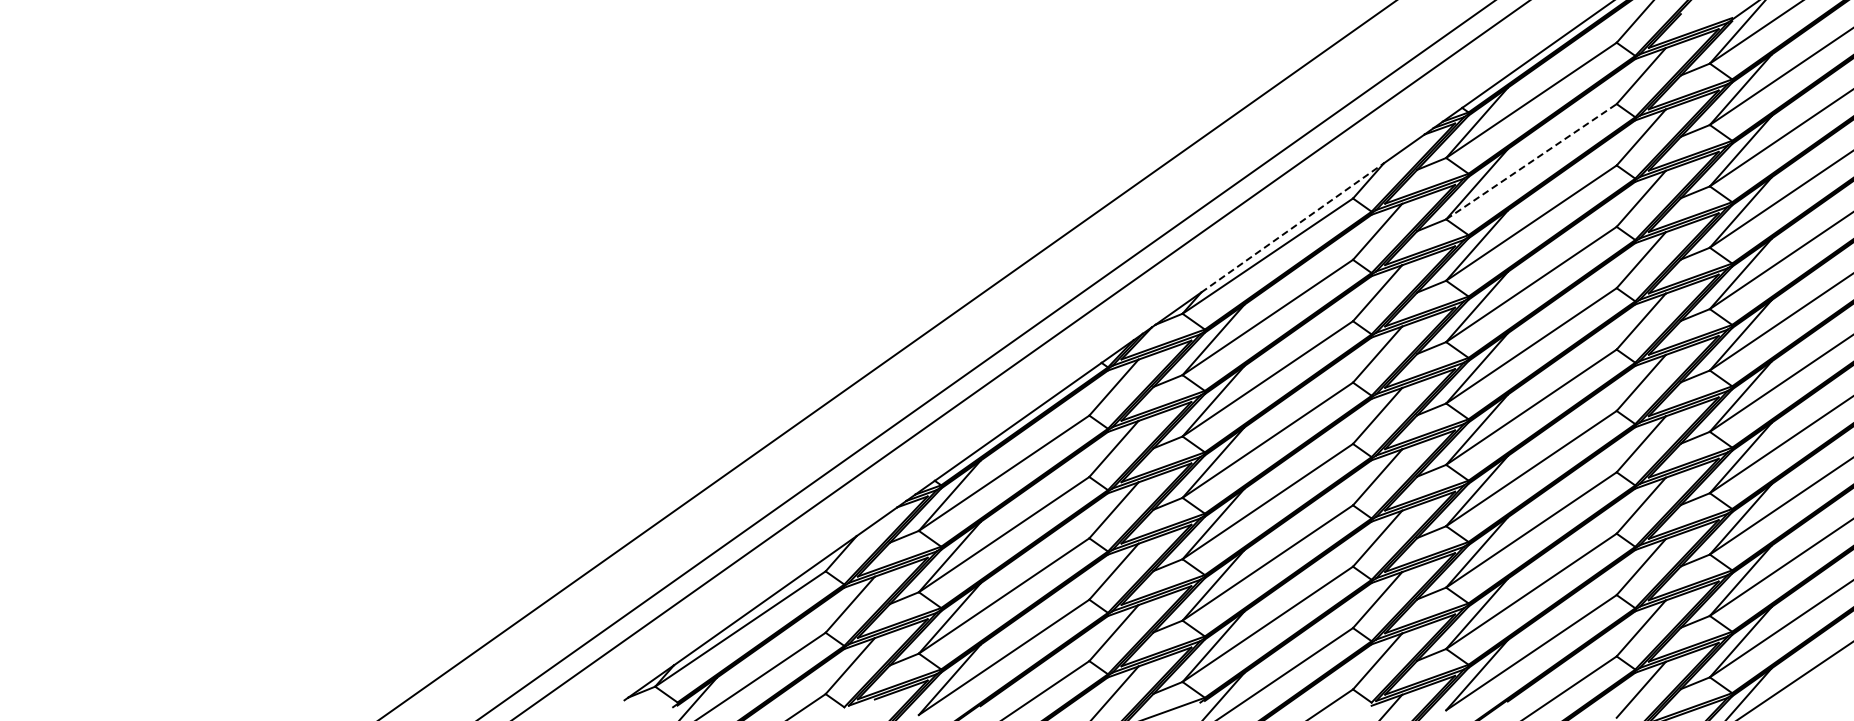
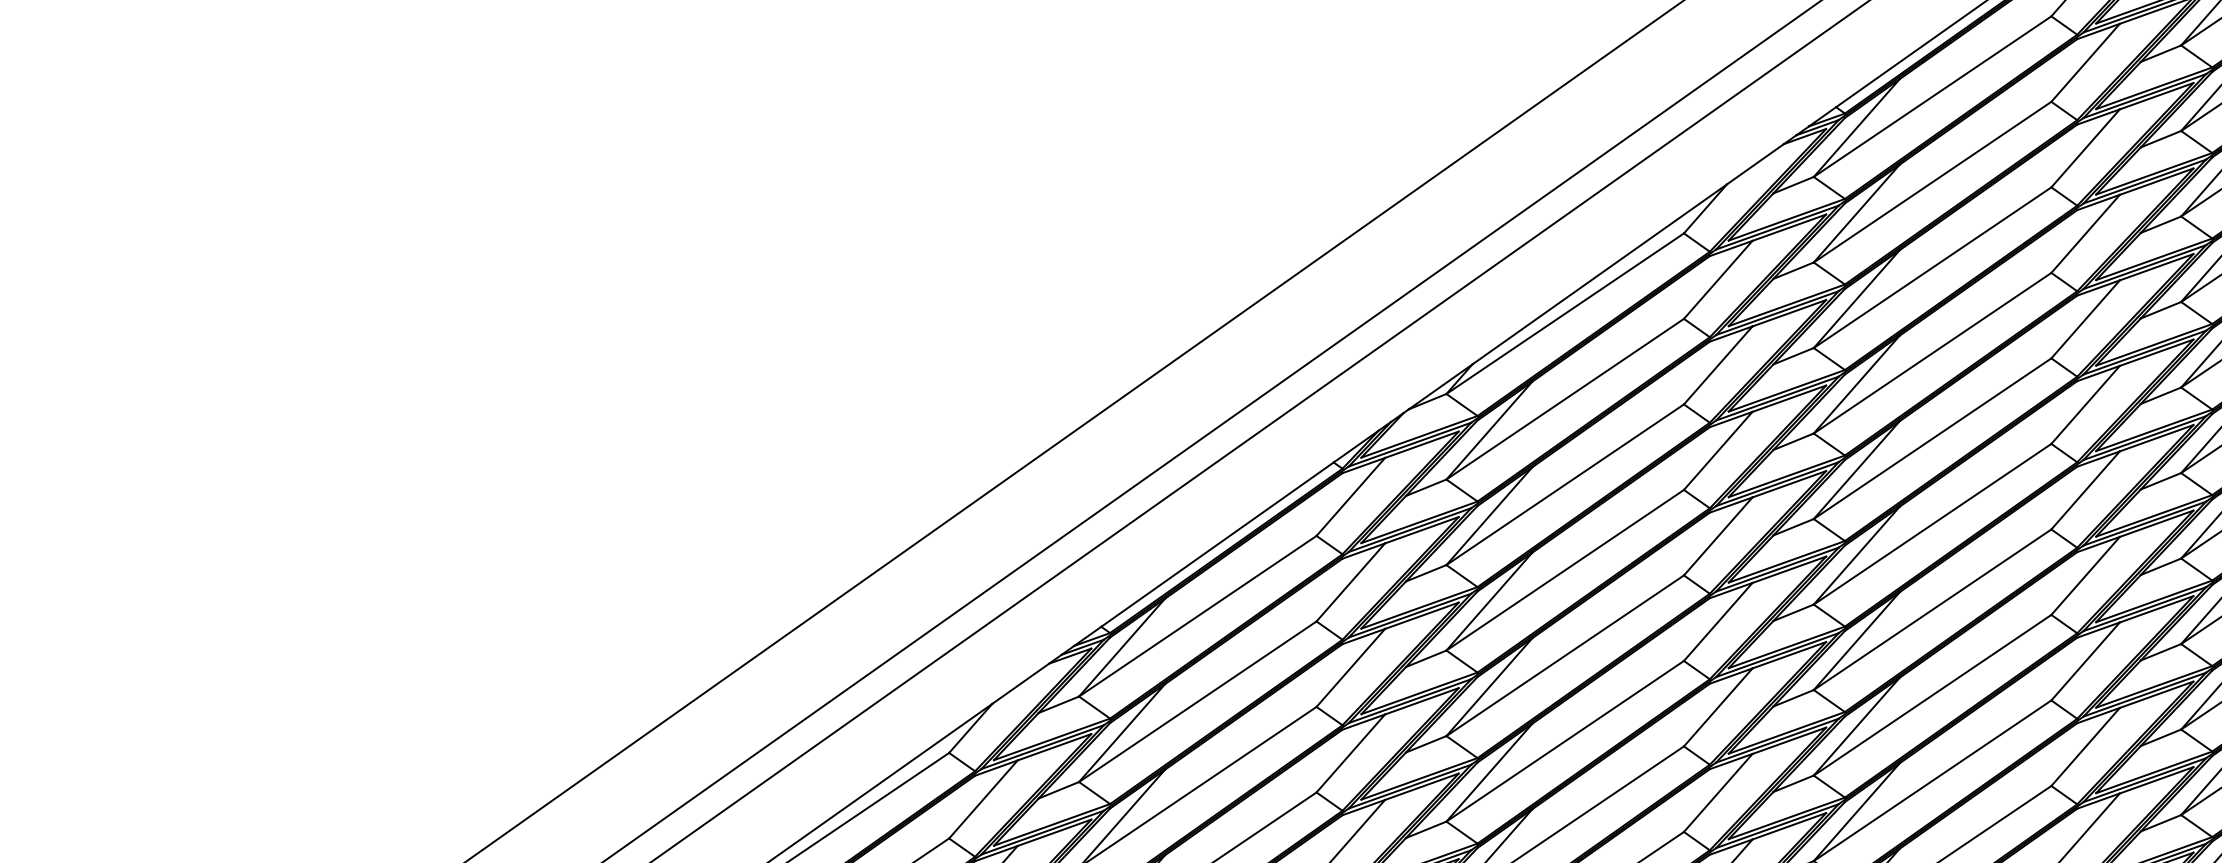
line: (1531, 161) -> (1932, 181), dashed -> solid
line: (1292, 227) -> (1599, 273), dashed -> solid

